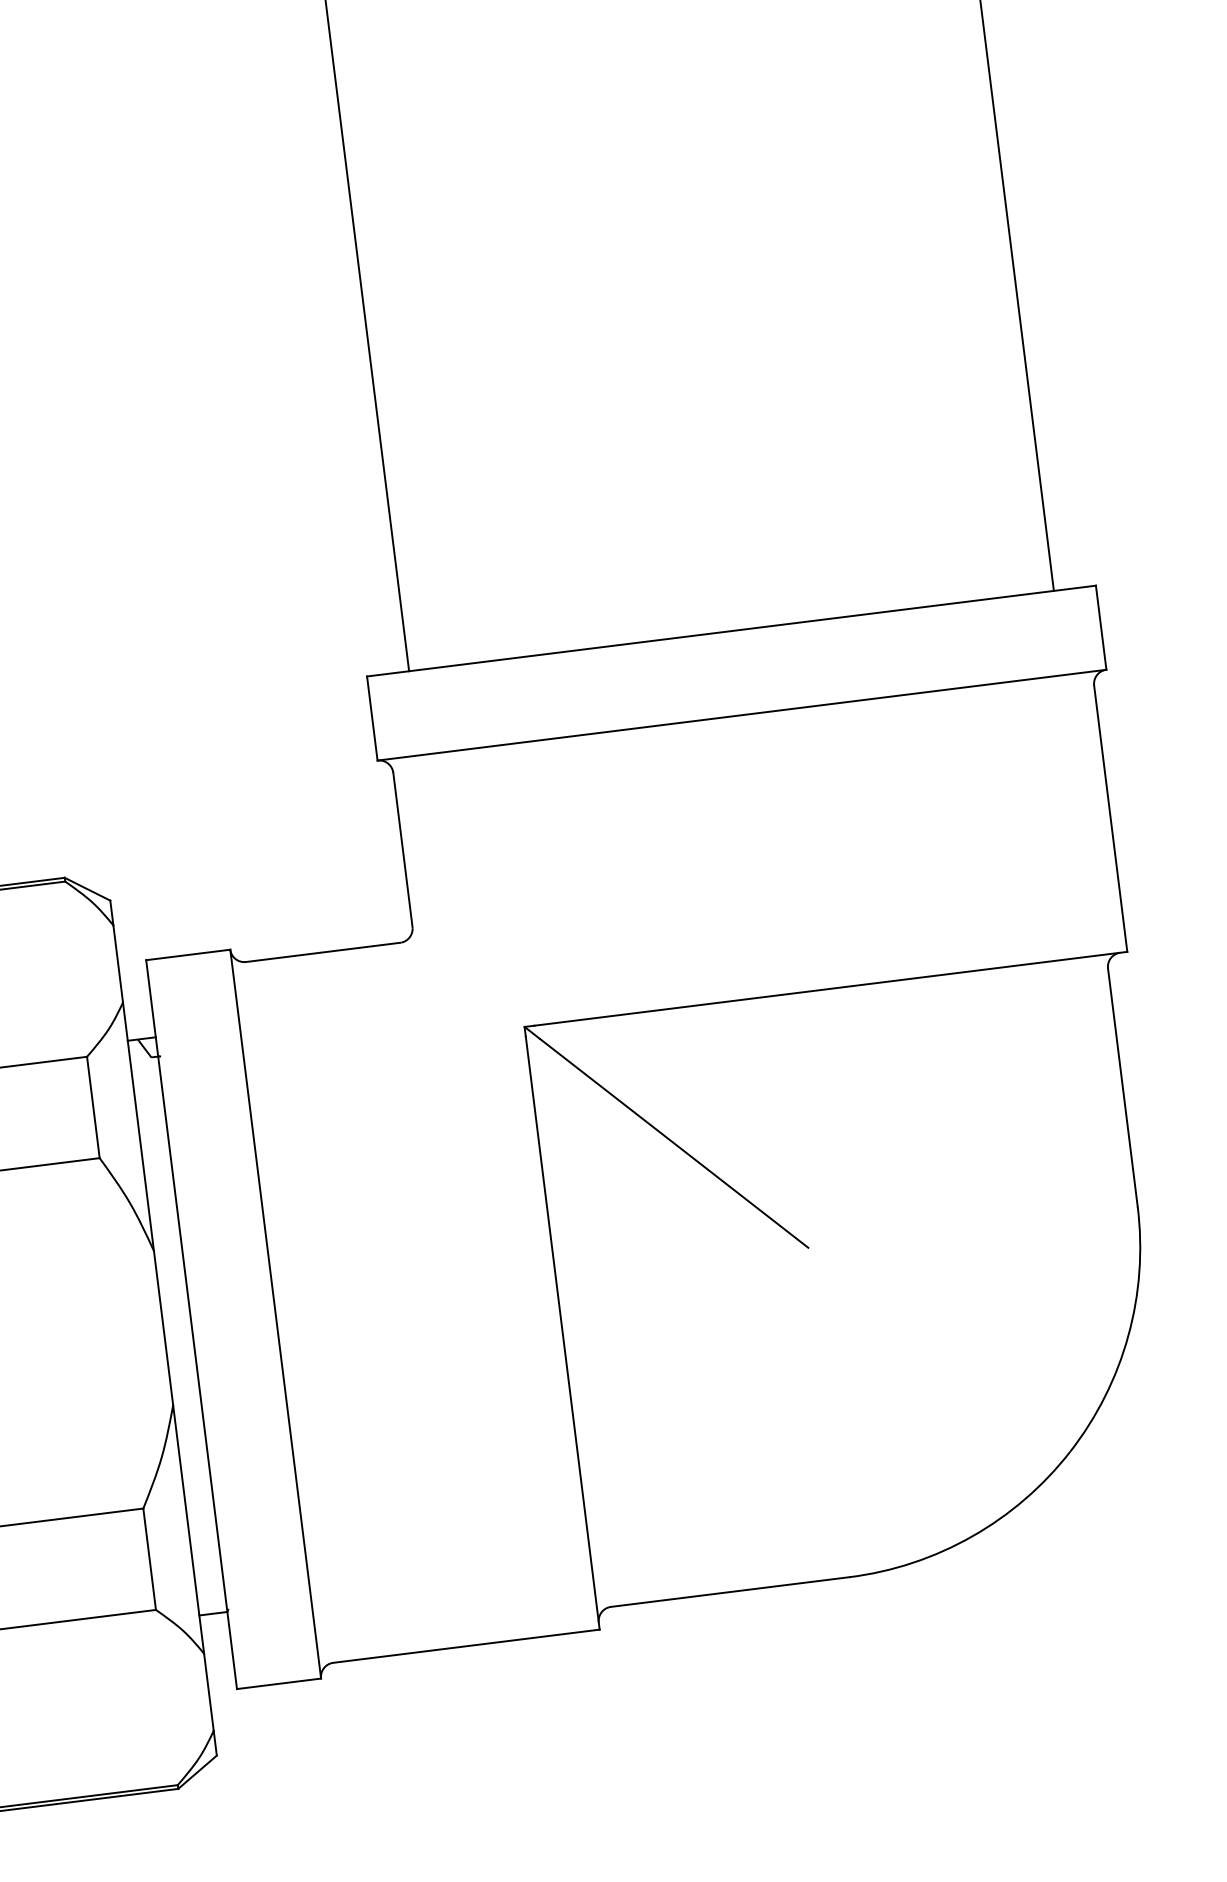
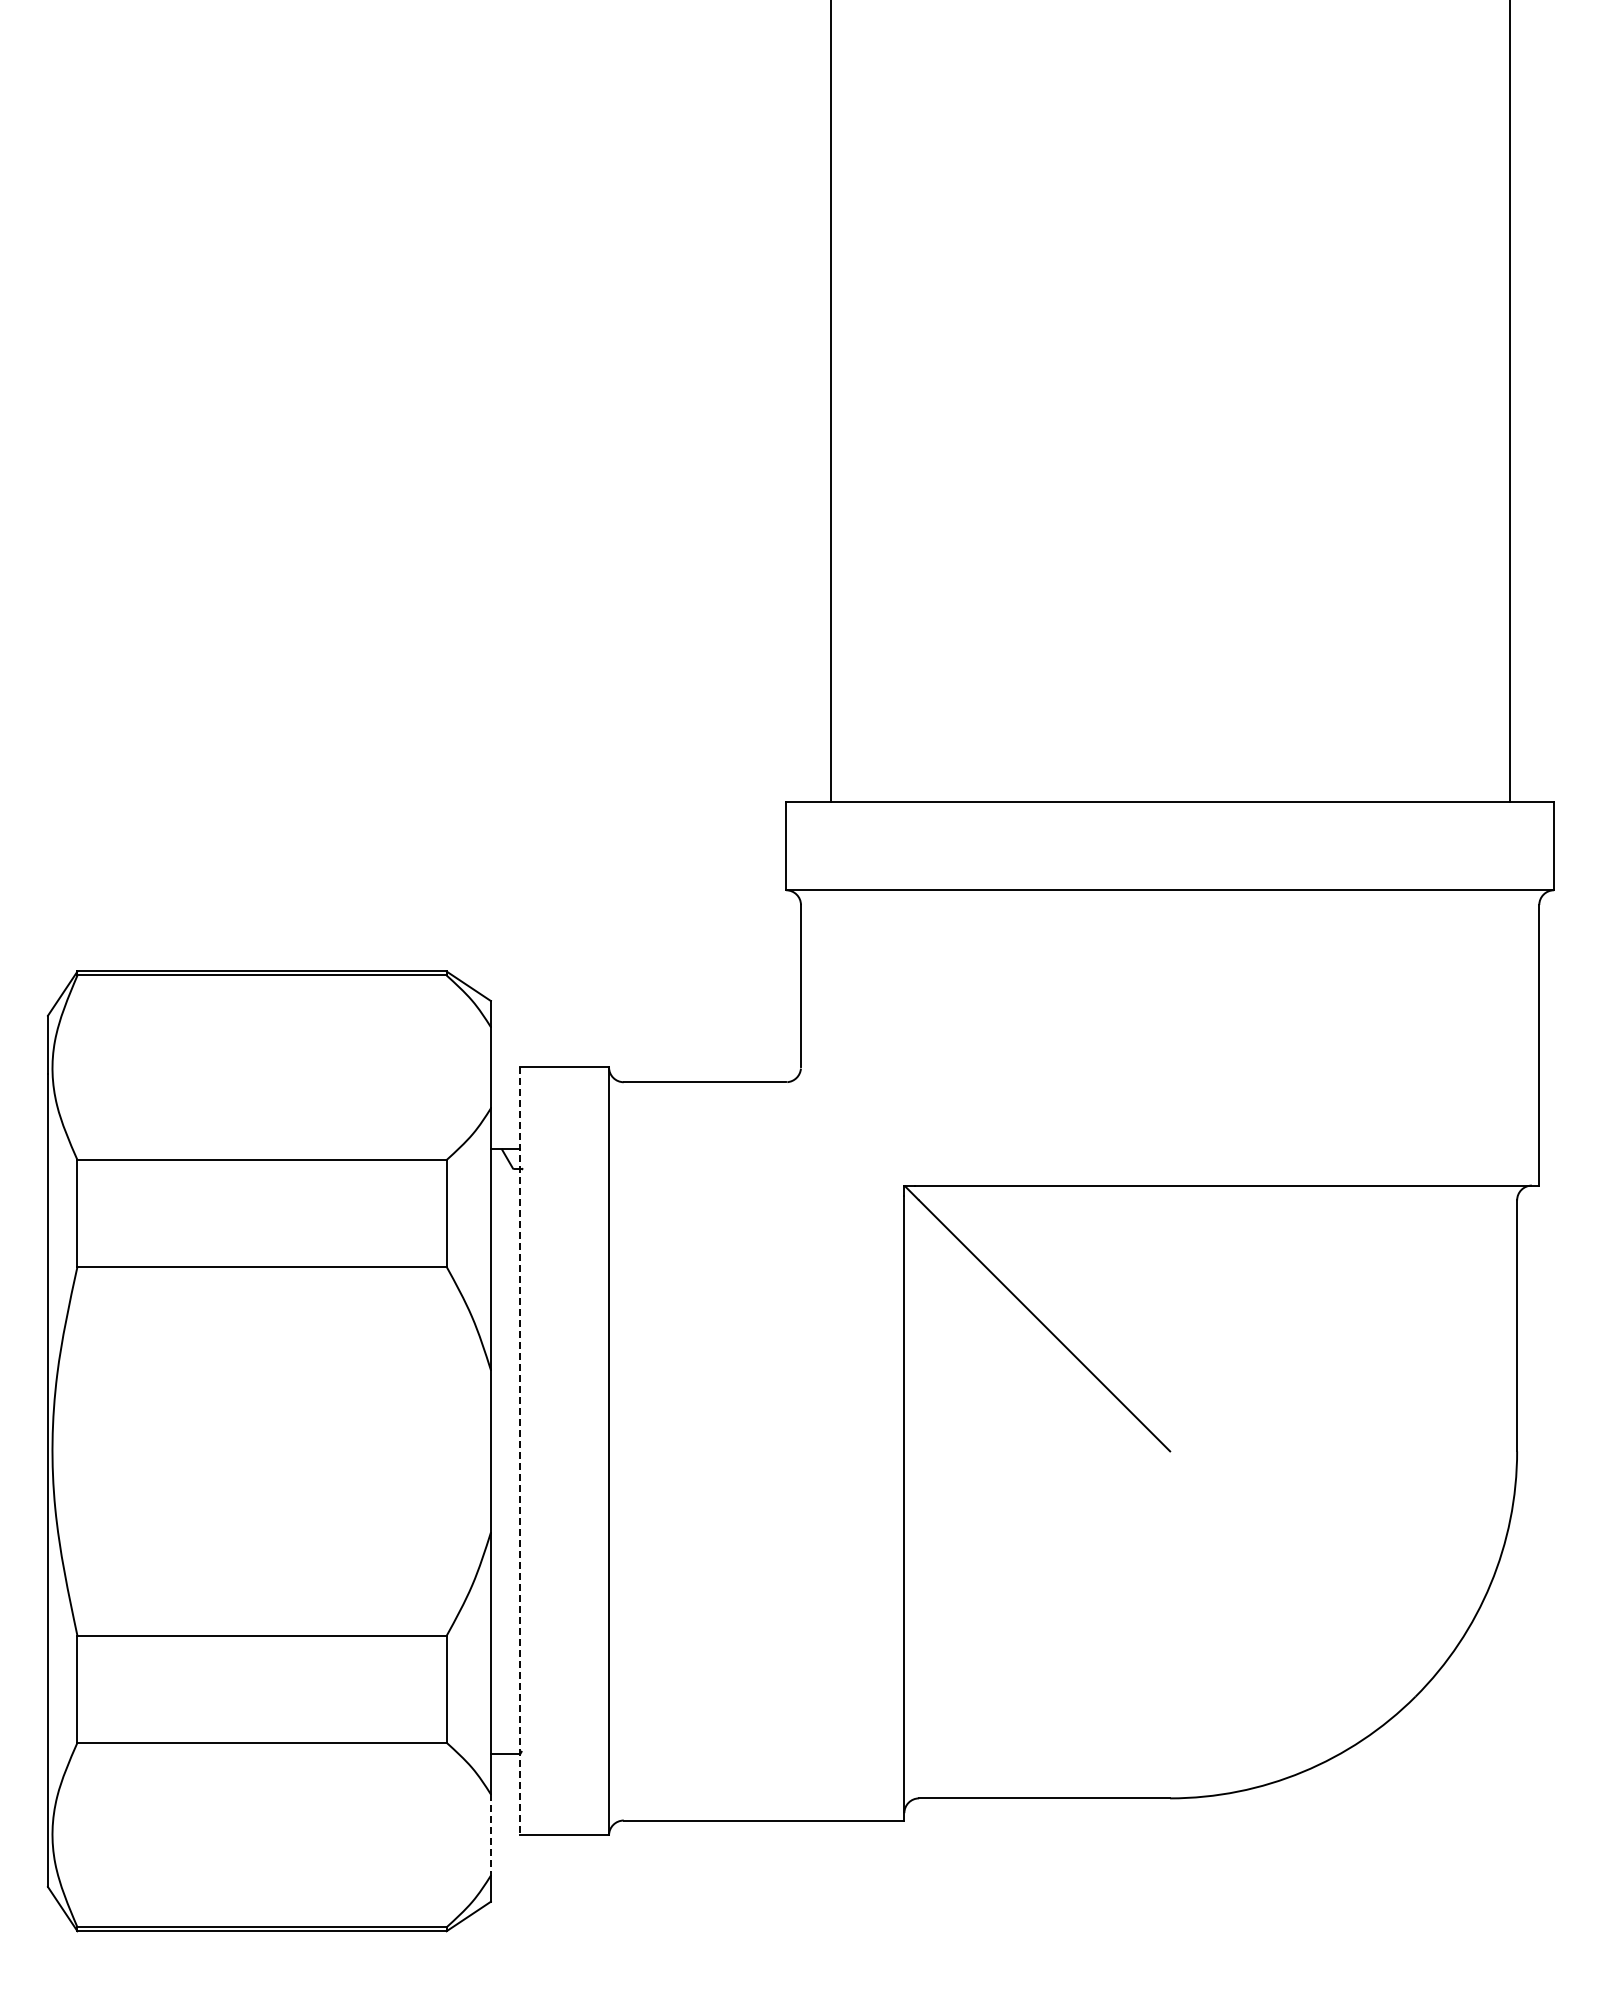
line: (191, 1324) -> (520, 1451), solid -> dashed
line: (208, 1692) -> (490, 1835), solid -> dashed

